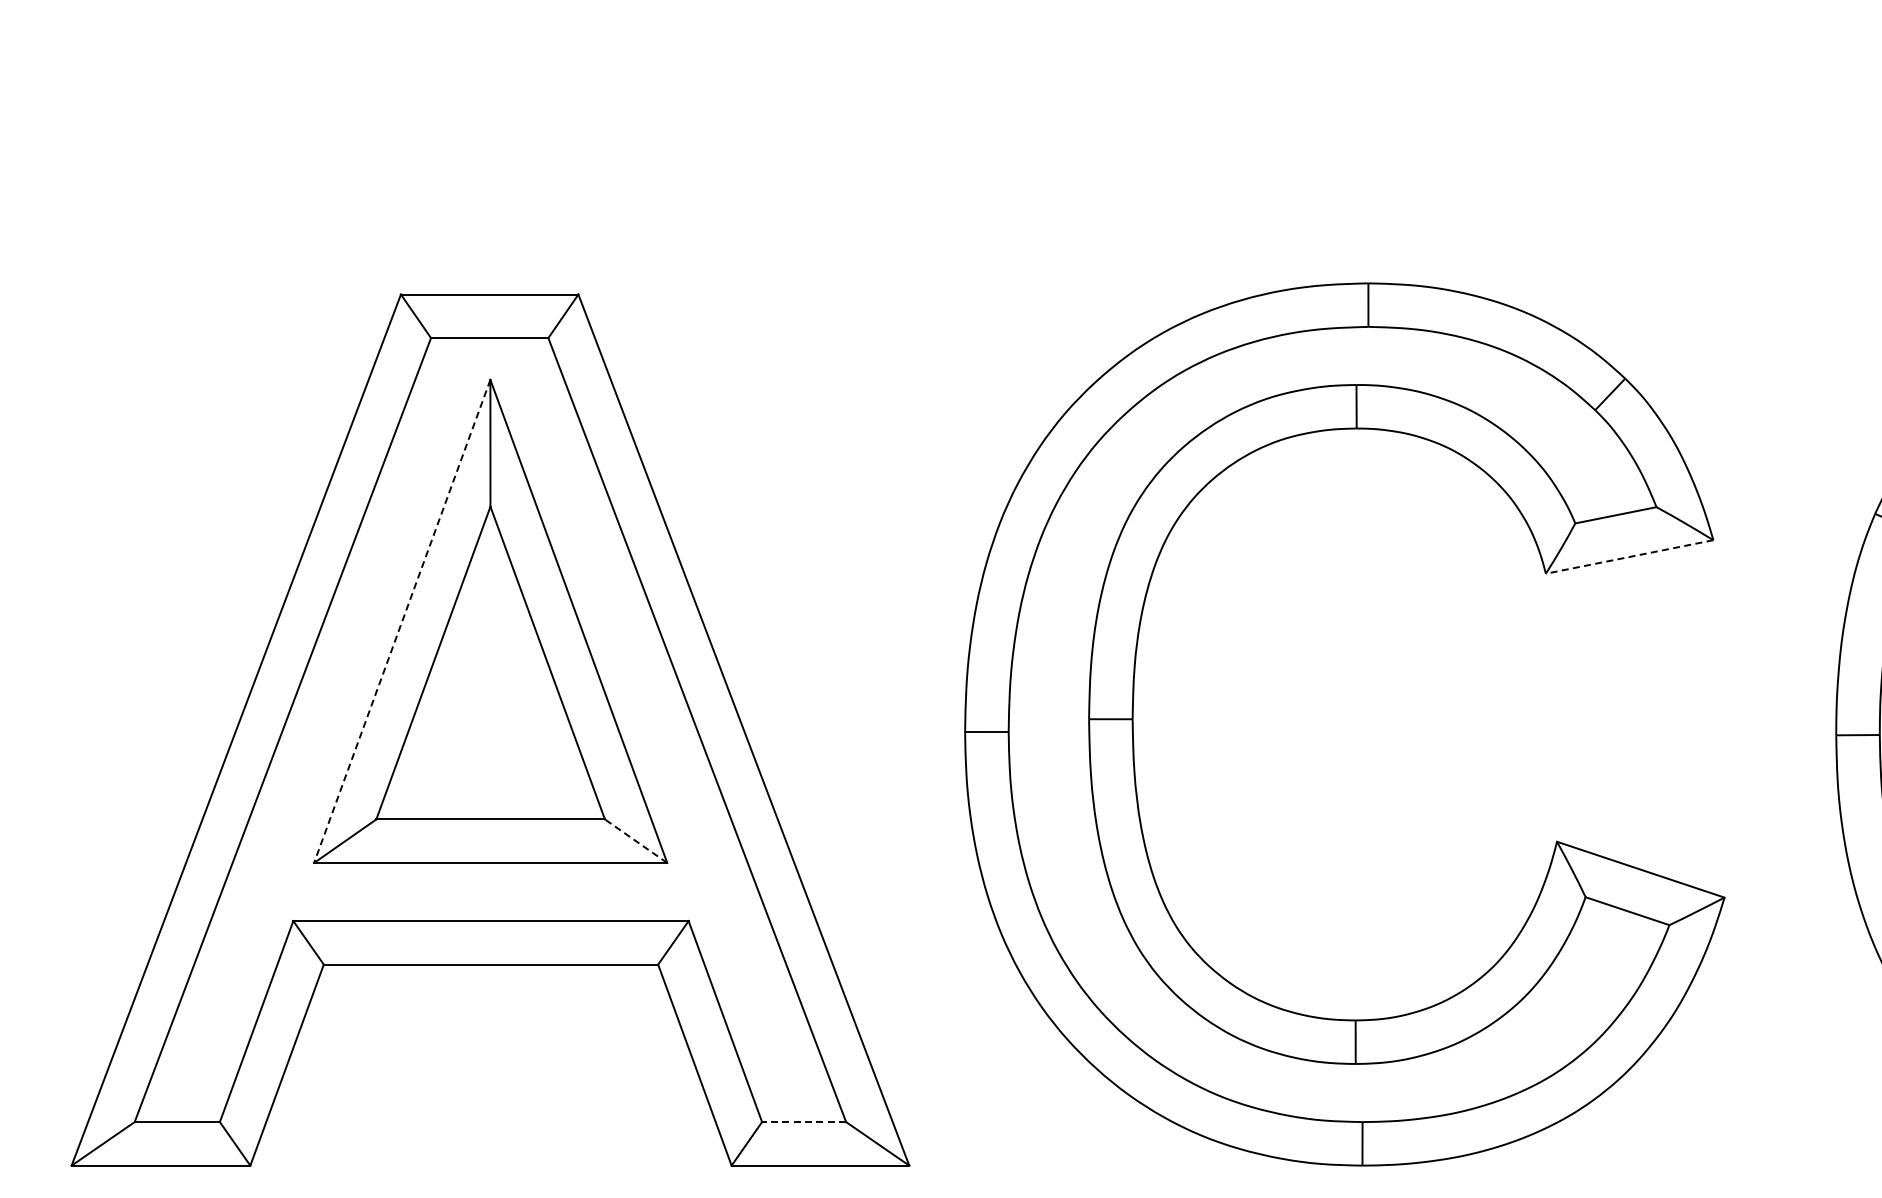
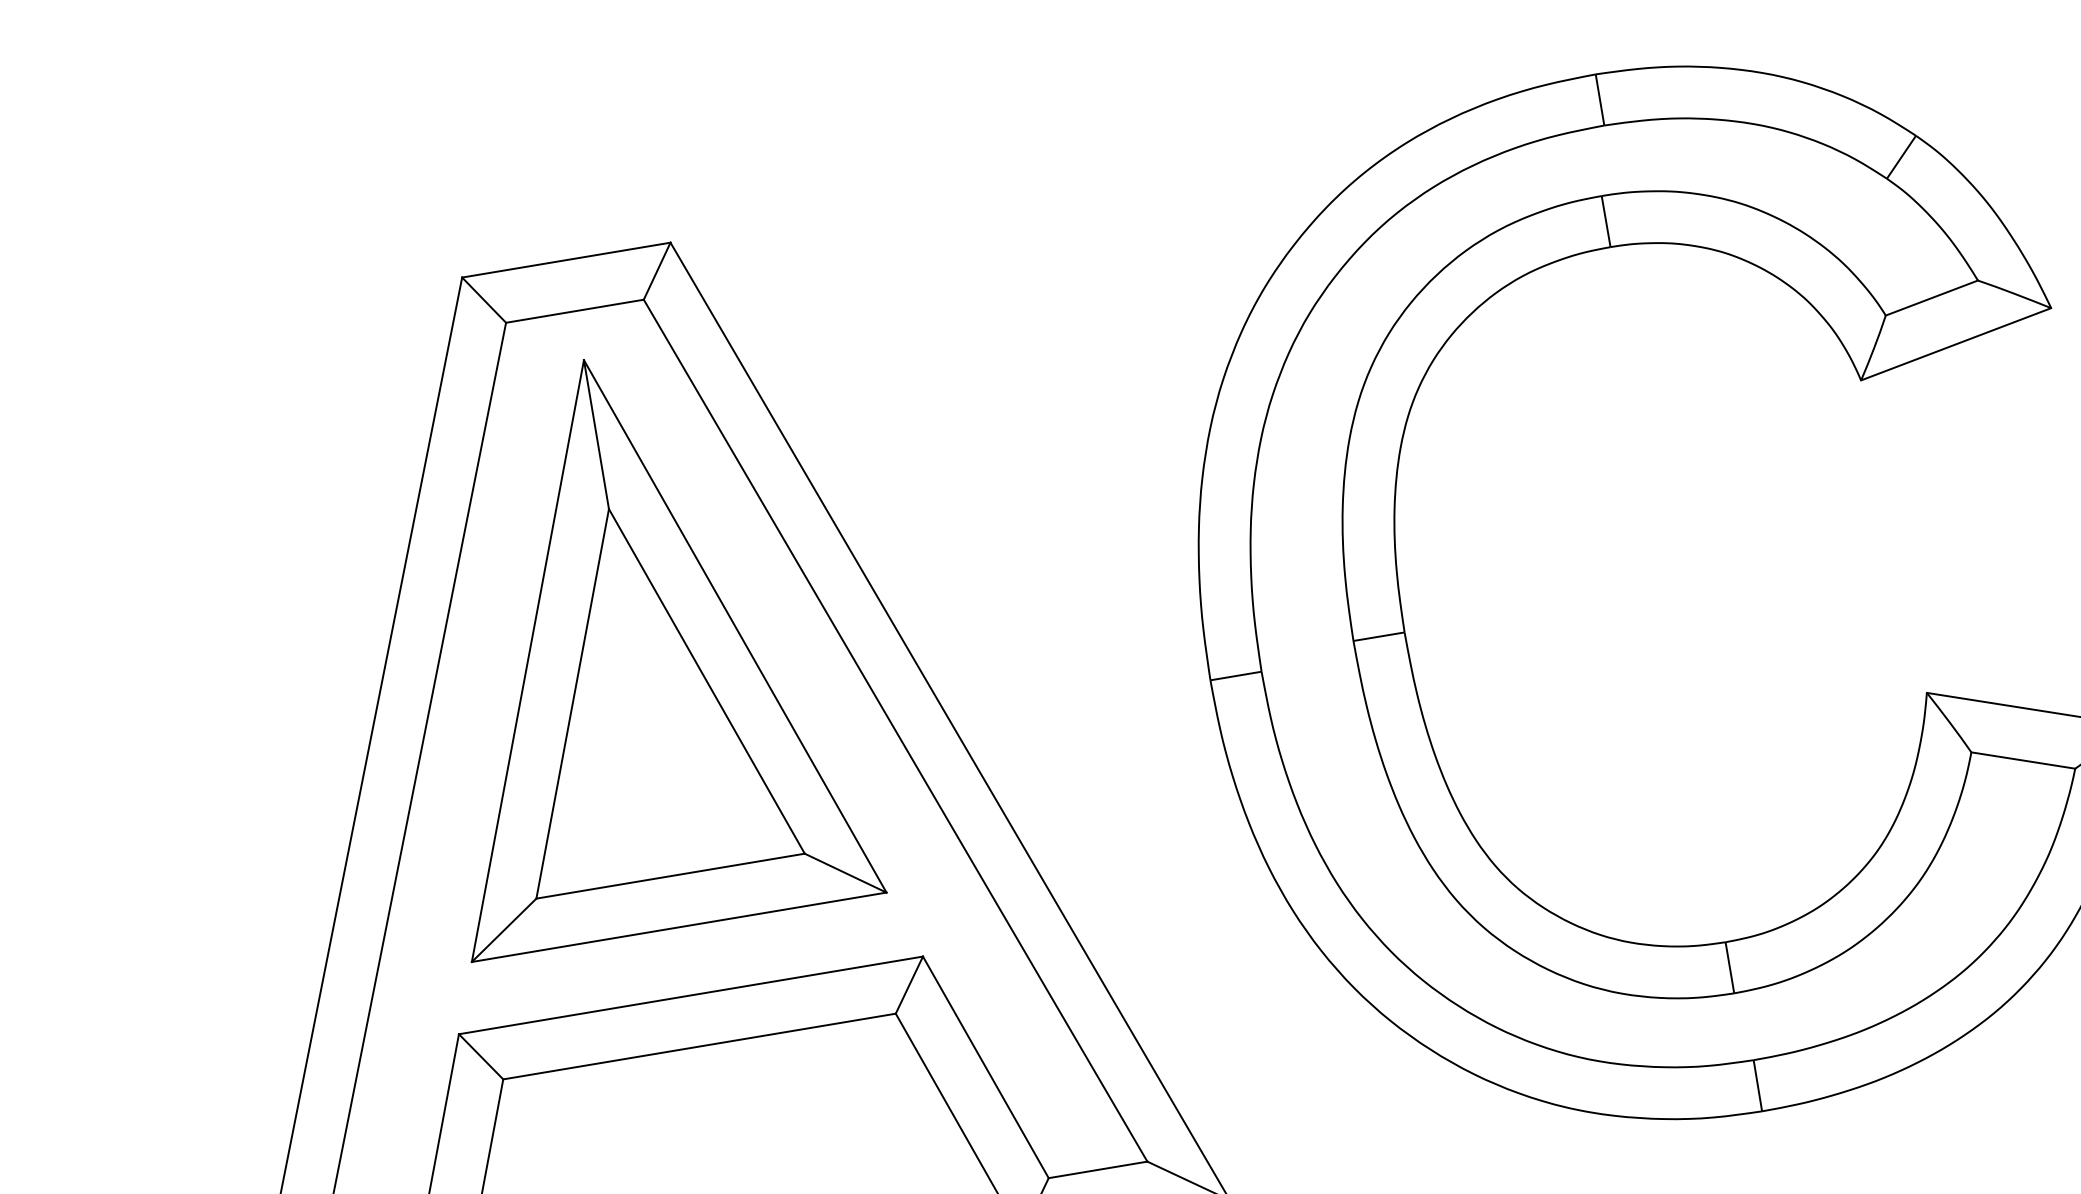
line: (1629, 557) -> (1956, 344), dashed -> solid
line: (402, 621) -> (528, 661), dashed -> solid
line: (635, 840) -> (844, 872), dashed -> solid
line: (803, 1122) -> (1097, 1170), dashed -> solid

